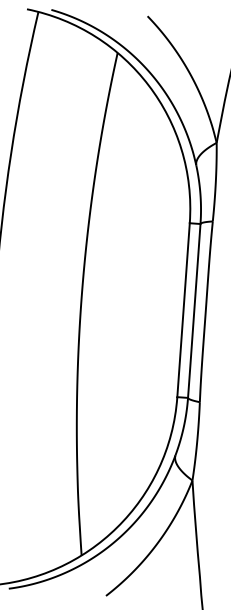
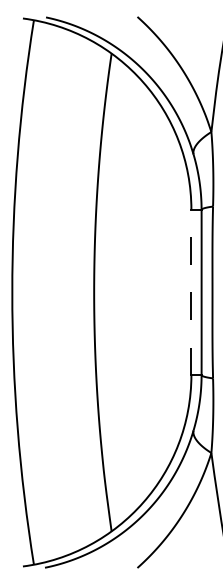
line: (183, 310) -> (191, 292), solid -> dashed

